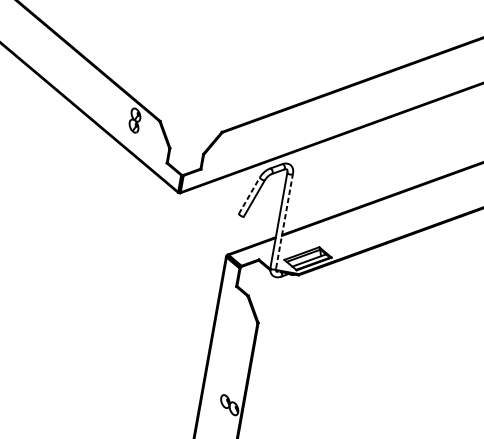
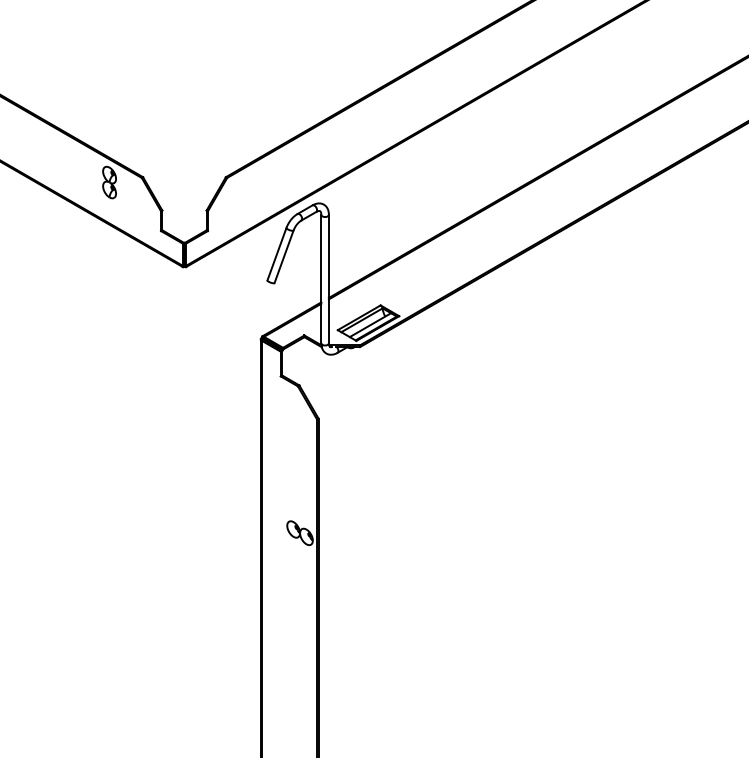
line: (249, 195) -> (276, 254), dashed -> solid
line: (284, 221) -> (328, 279), dashed -> solid

